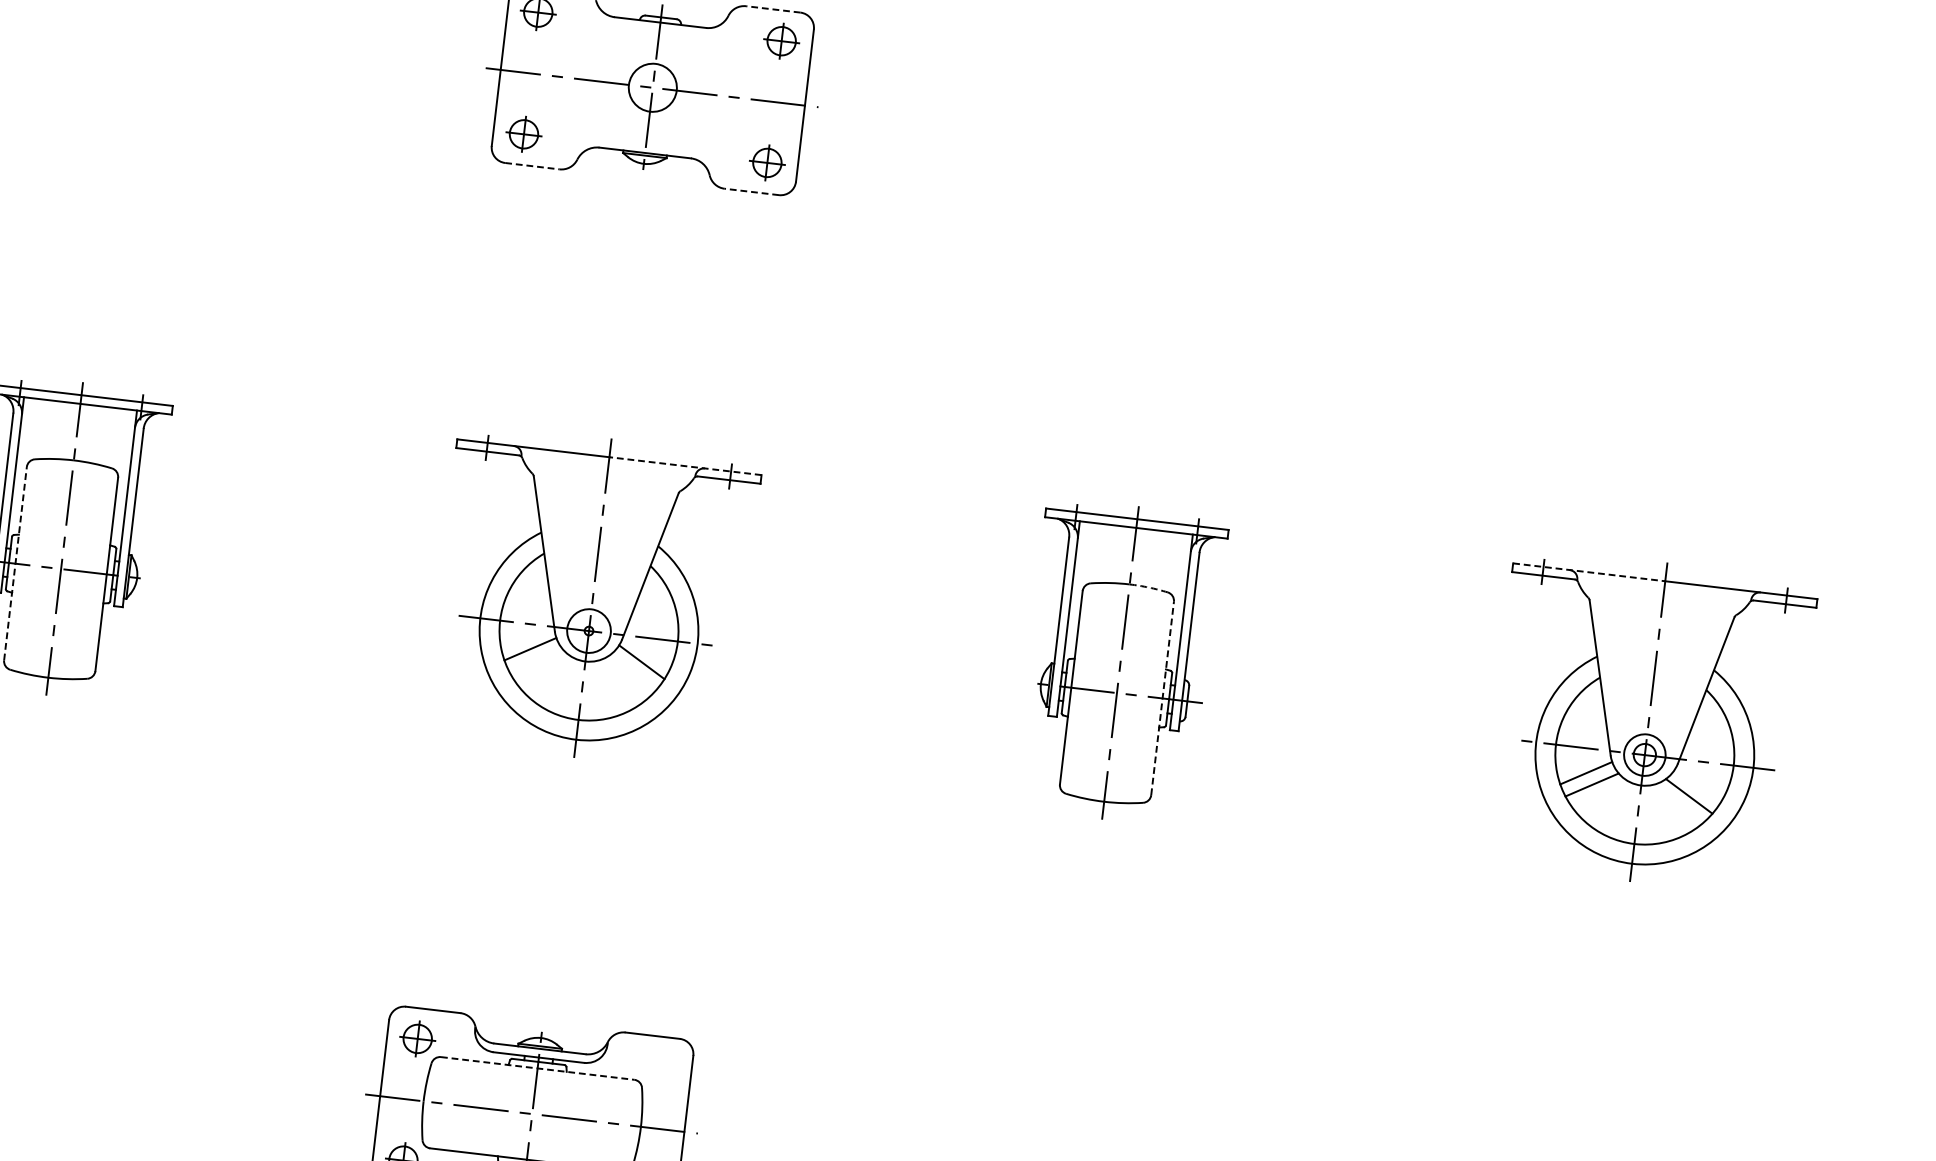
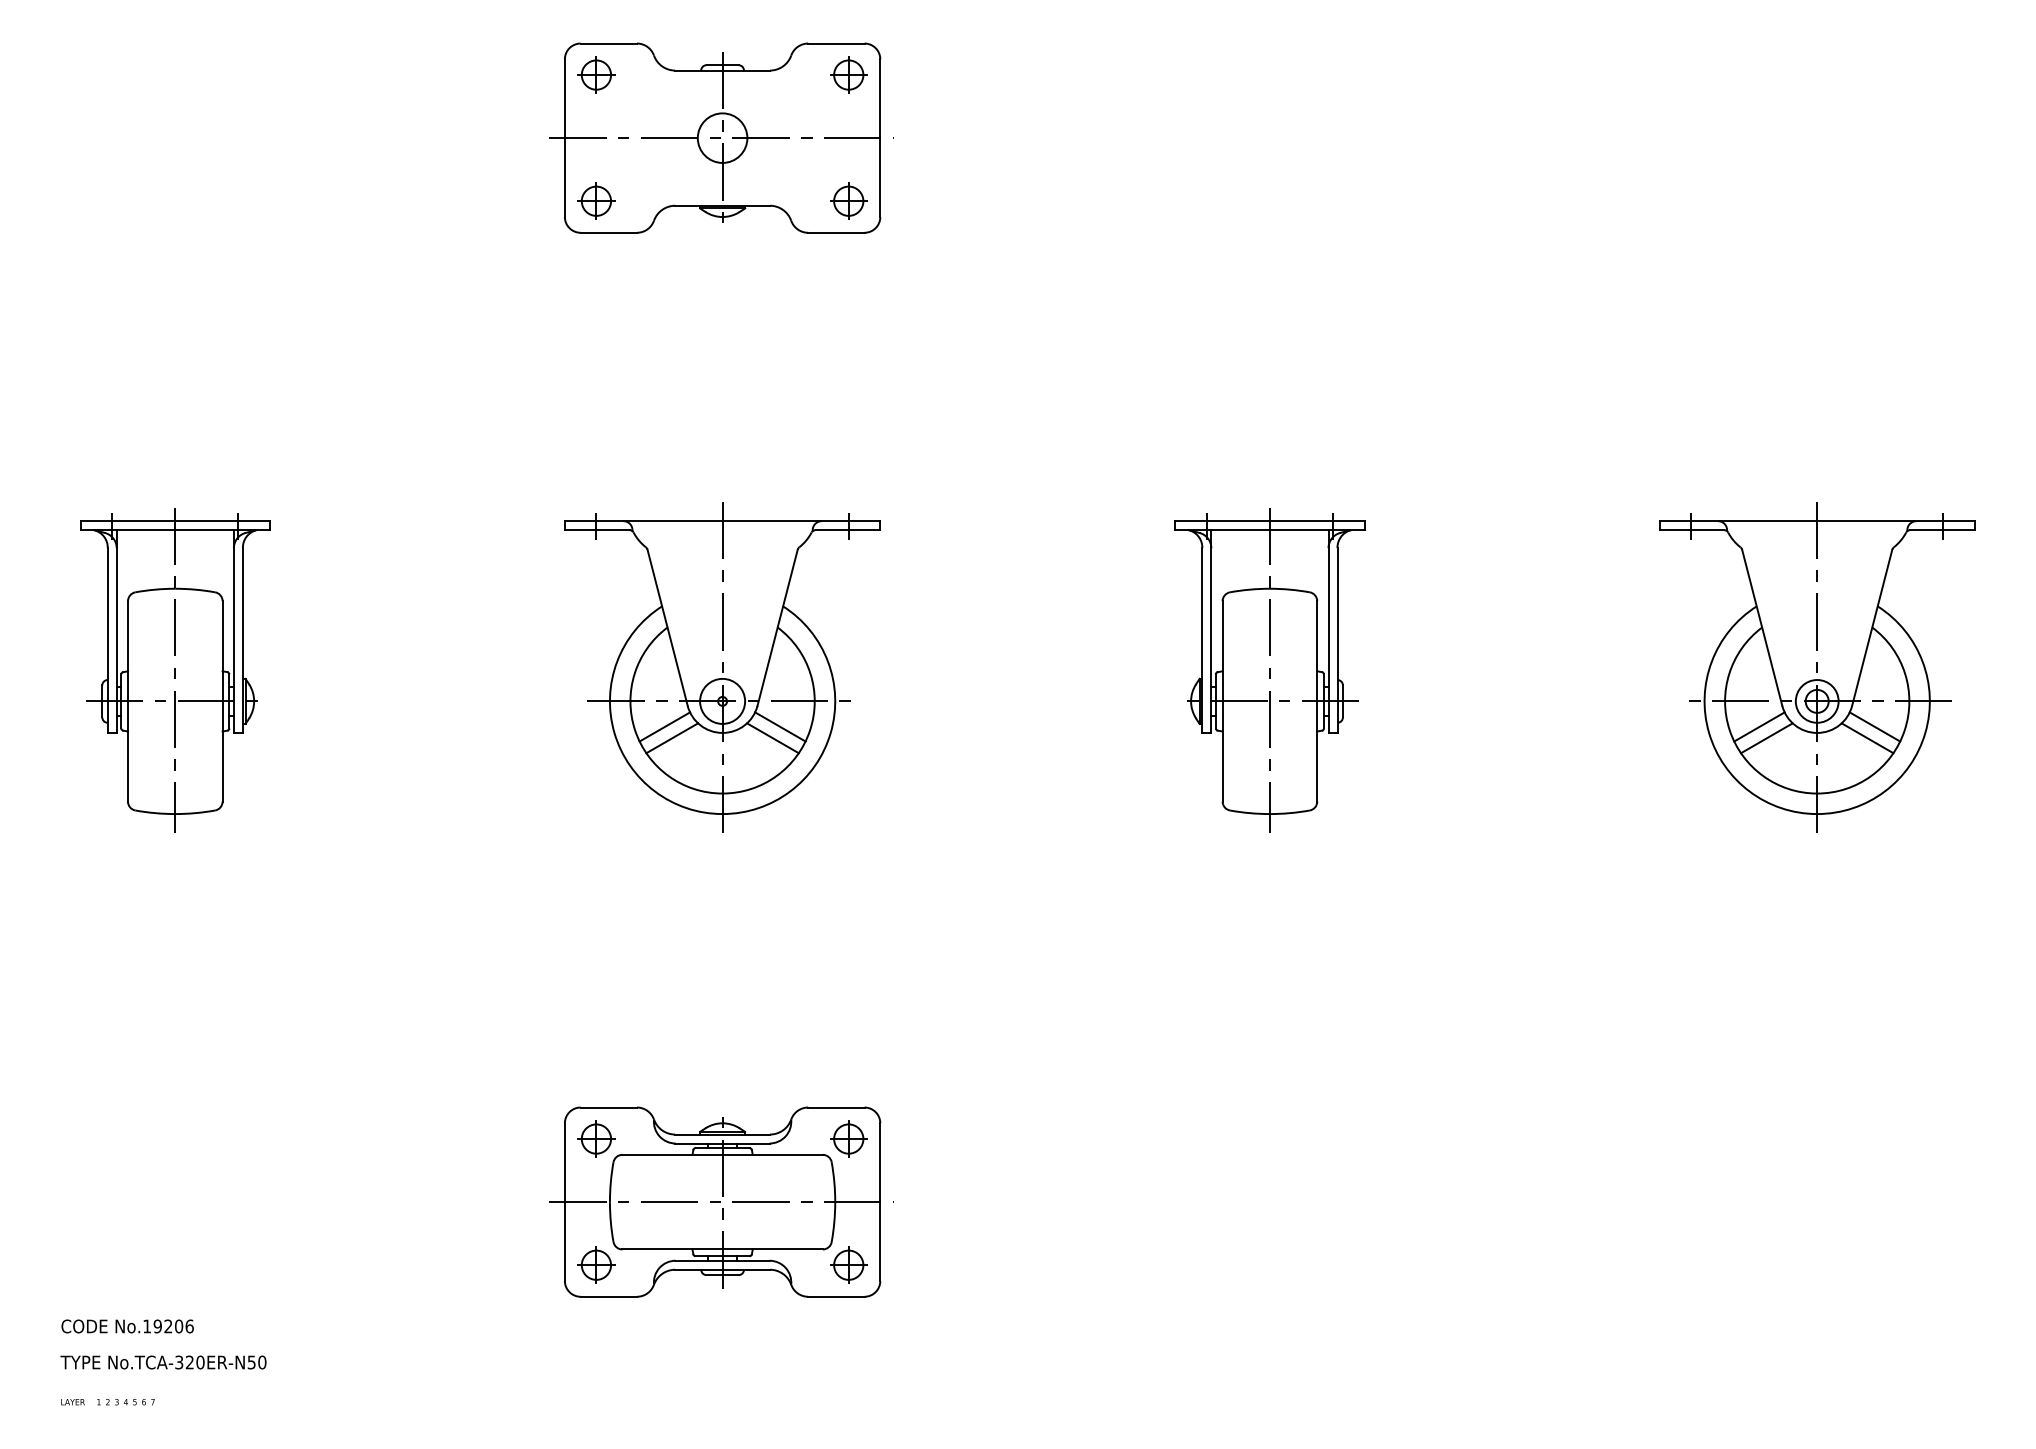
line: (772, 9) -> (835, 43), dashed -> solid
line: (533, 165) -> (609, 232), dashed -> solid
line: (751, 191) -> (835, 232), dashed -> solid
line: (685, 466) -> (801, 521), dashed -> solid
line: (16, 562) -> (128, 700), dashed -> solid
line: (1589, 572) -> (1738, 521), dashed -> solid
arc: (1148, 587) -> (1289, 589), dashed -> solid
line: (536, 661) -> (672, 738), added
line: (632, 672) -> (772, 738), added
line: (1162, 697) -> (1317, 700), dashed -> solid
line: (1697, 785) -> (1874, 726), added
part: (660, 1066) -> (848, 1138), added
line: (538, 1068) -> (723, 1154), dashed -> solid

